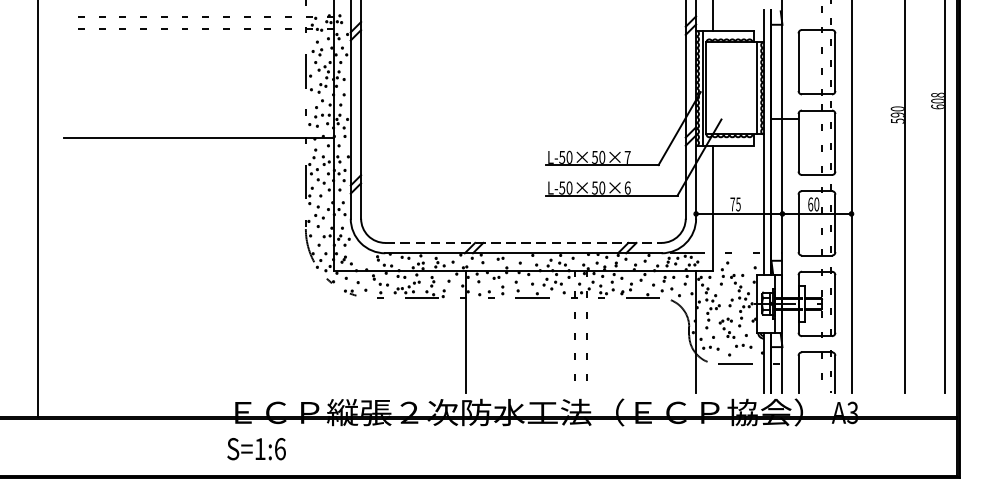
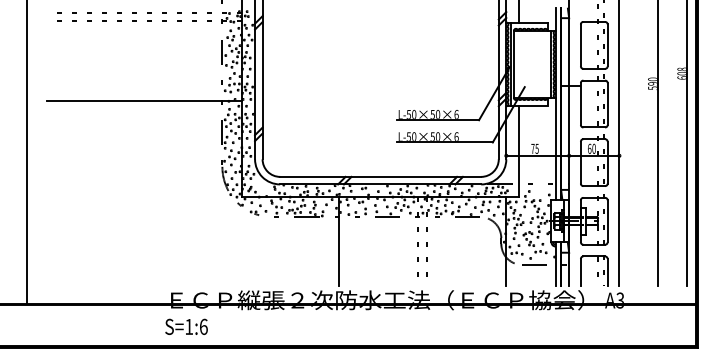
text: (627, 157) -> (456, 114), 7 -> 6
line: (523, 242) -> (380, 176), dashed -> solid

